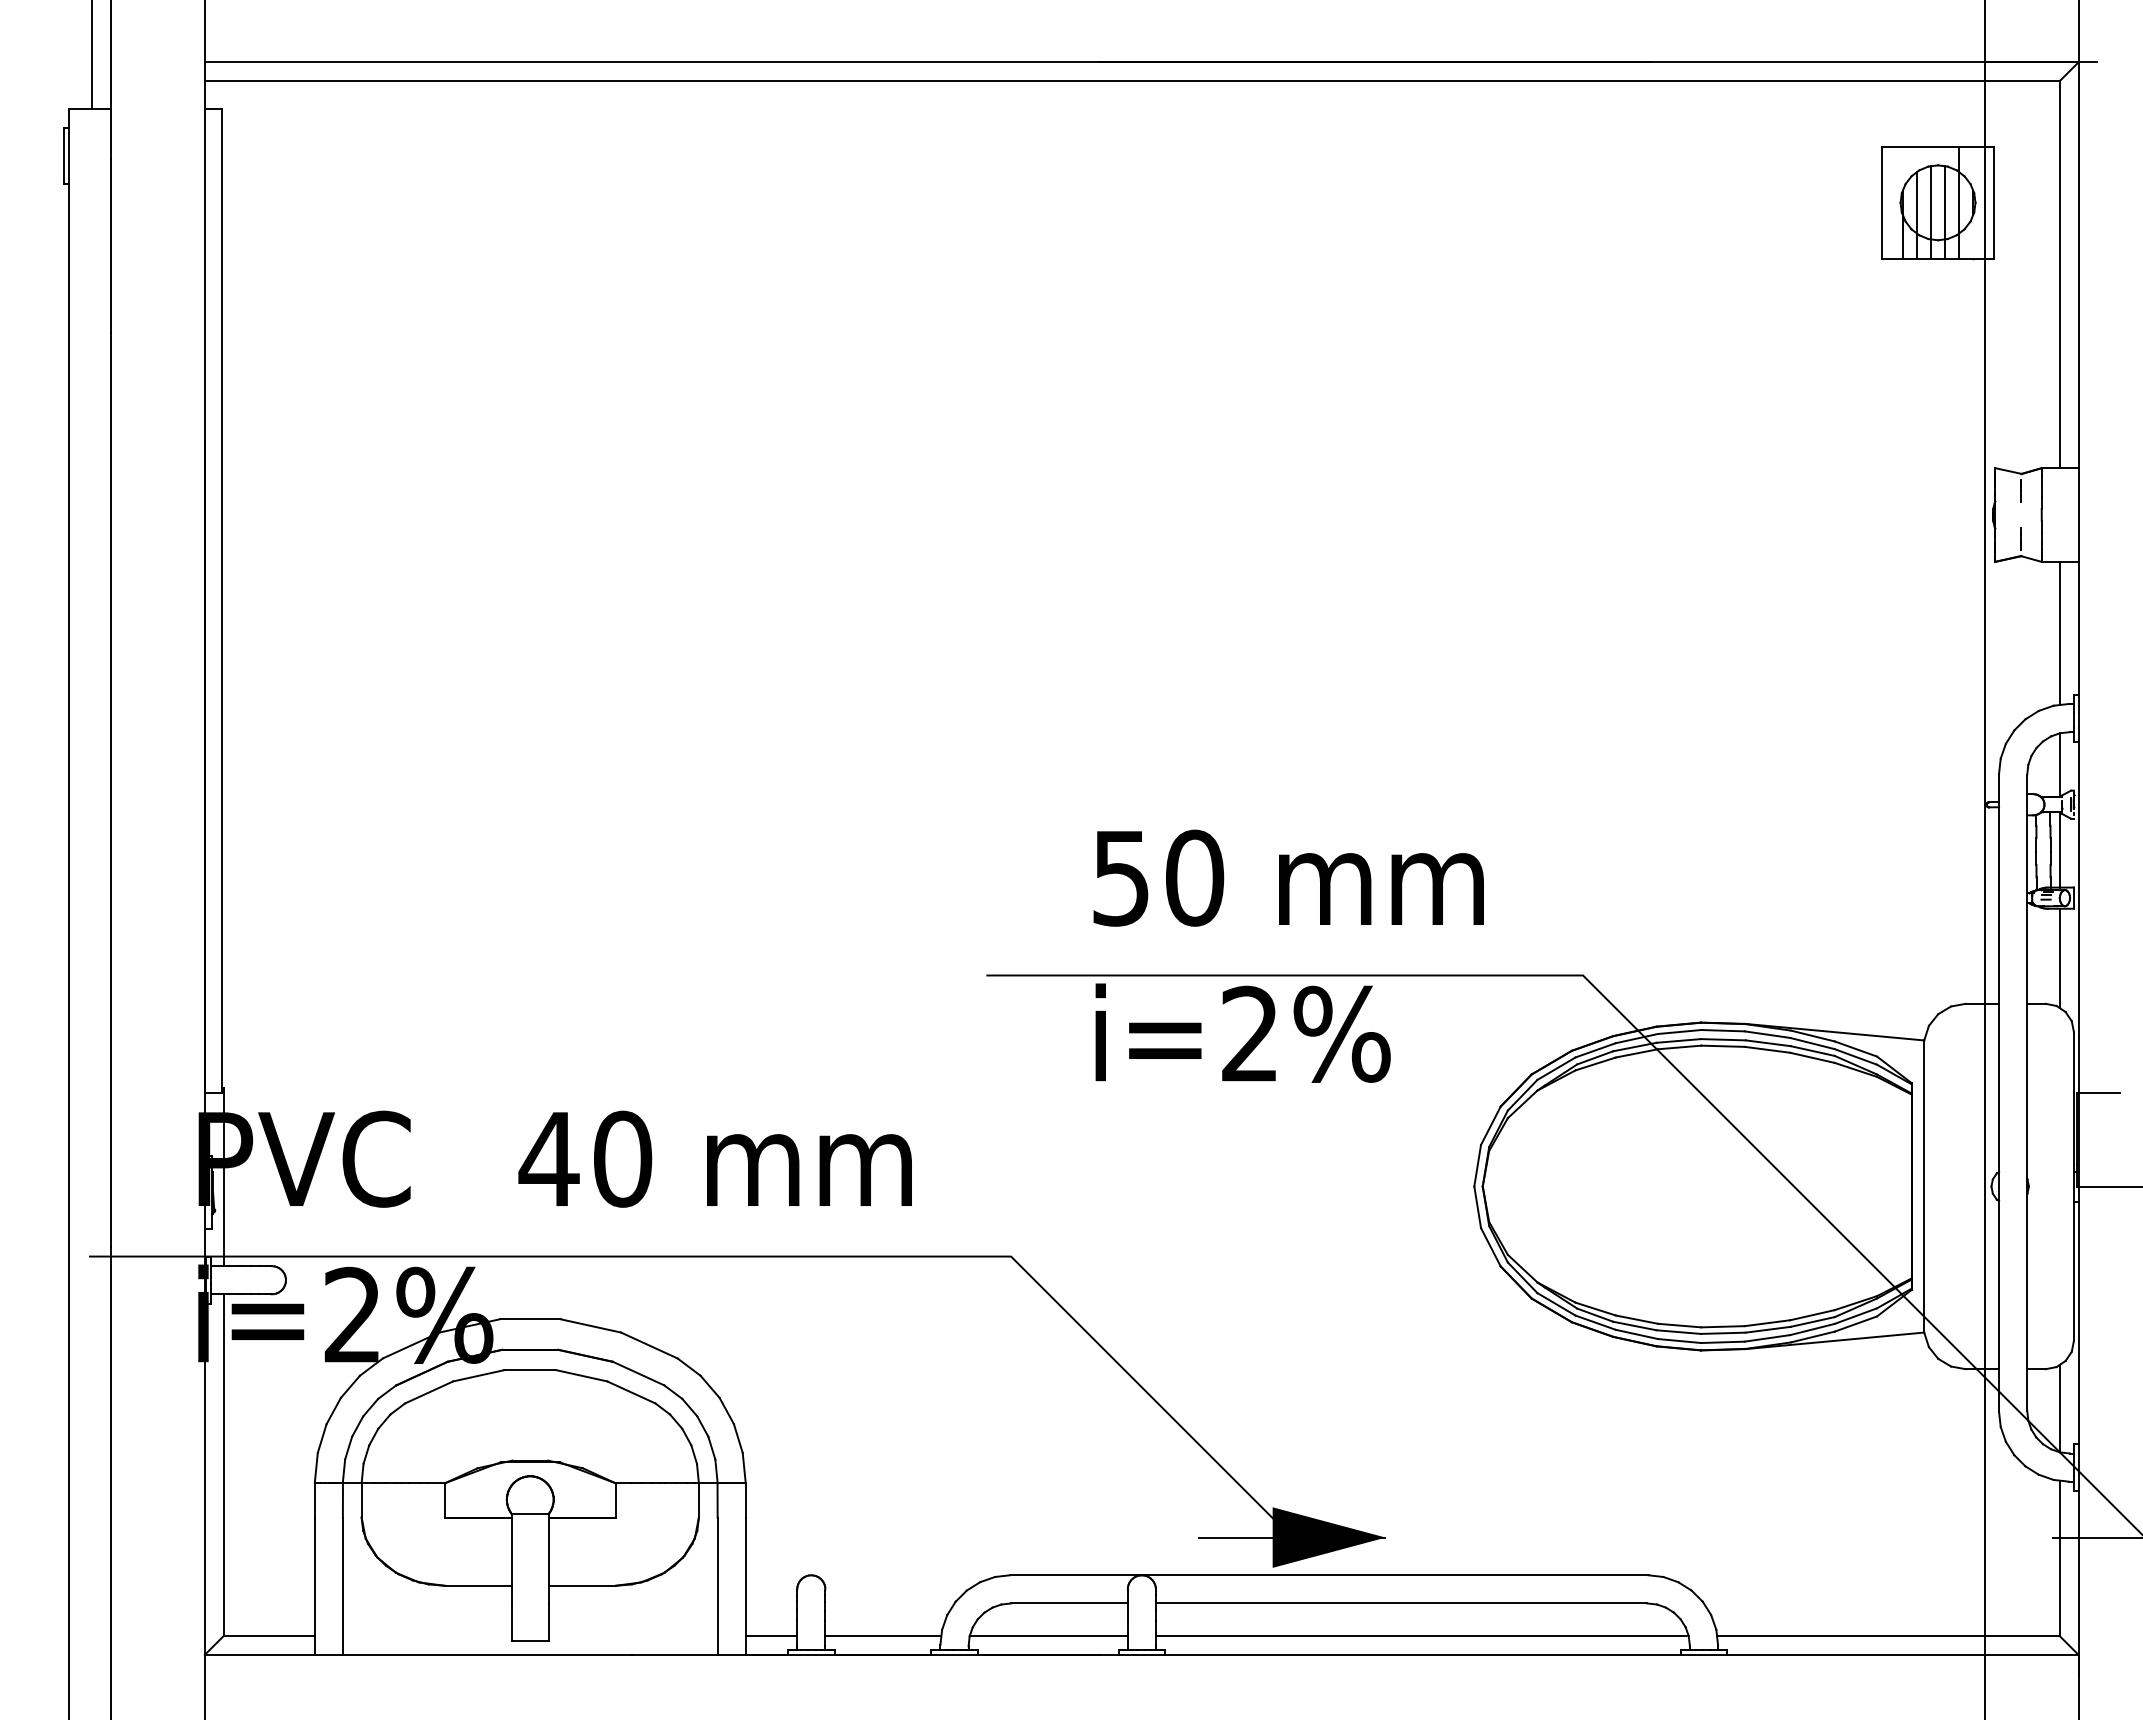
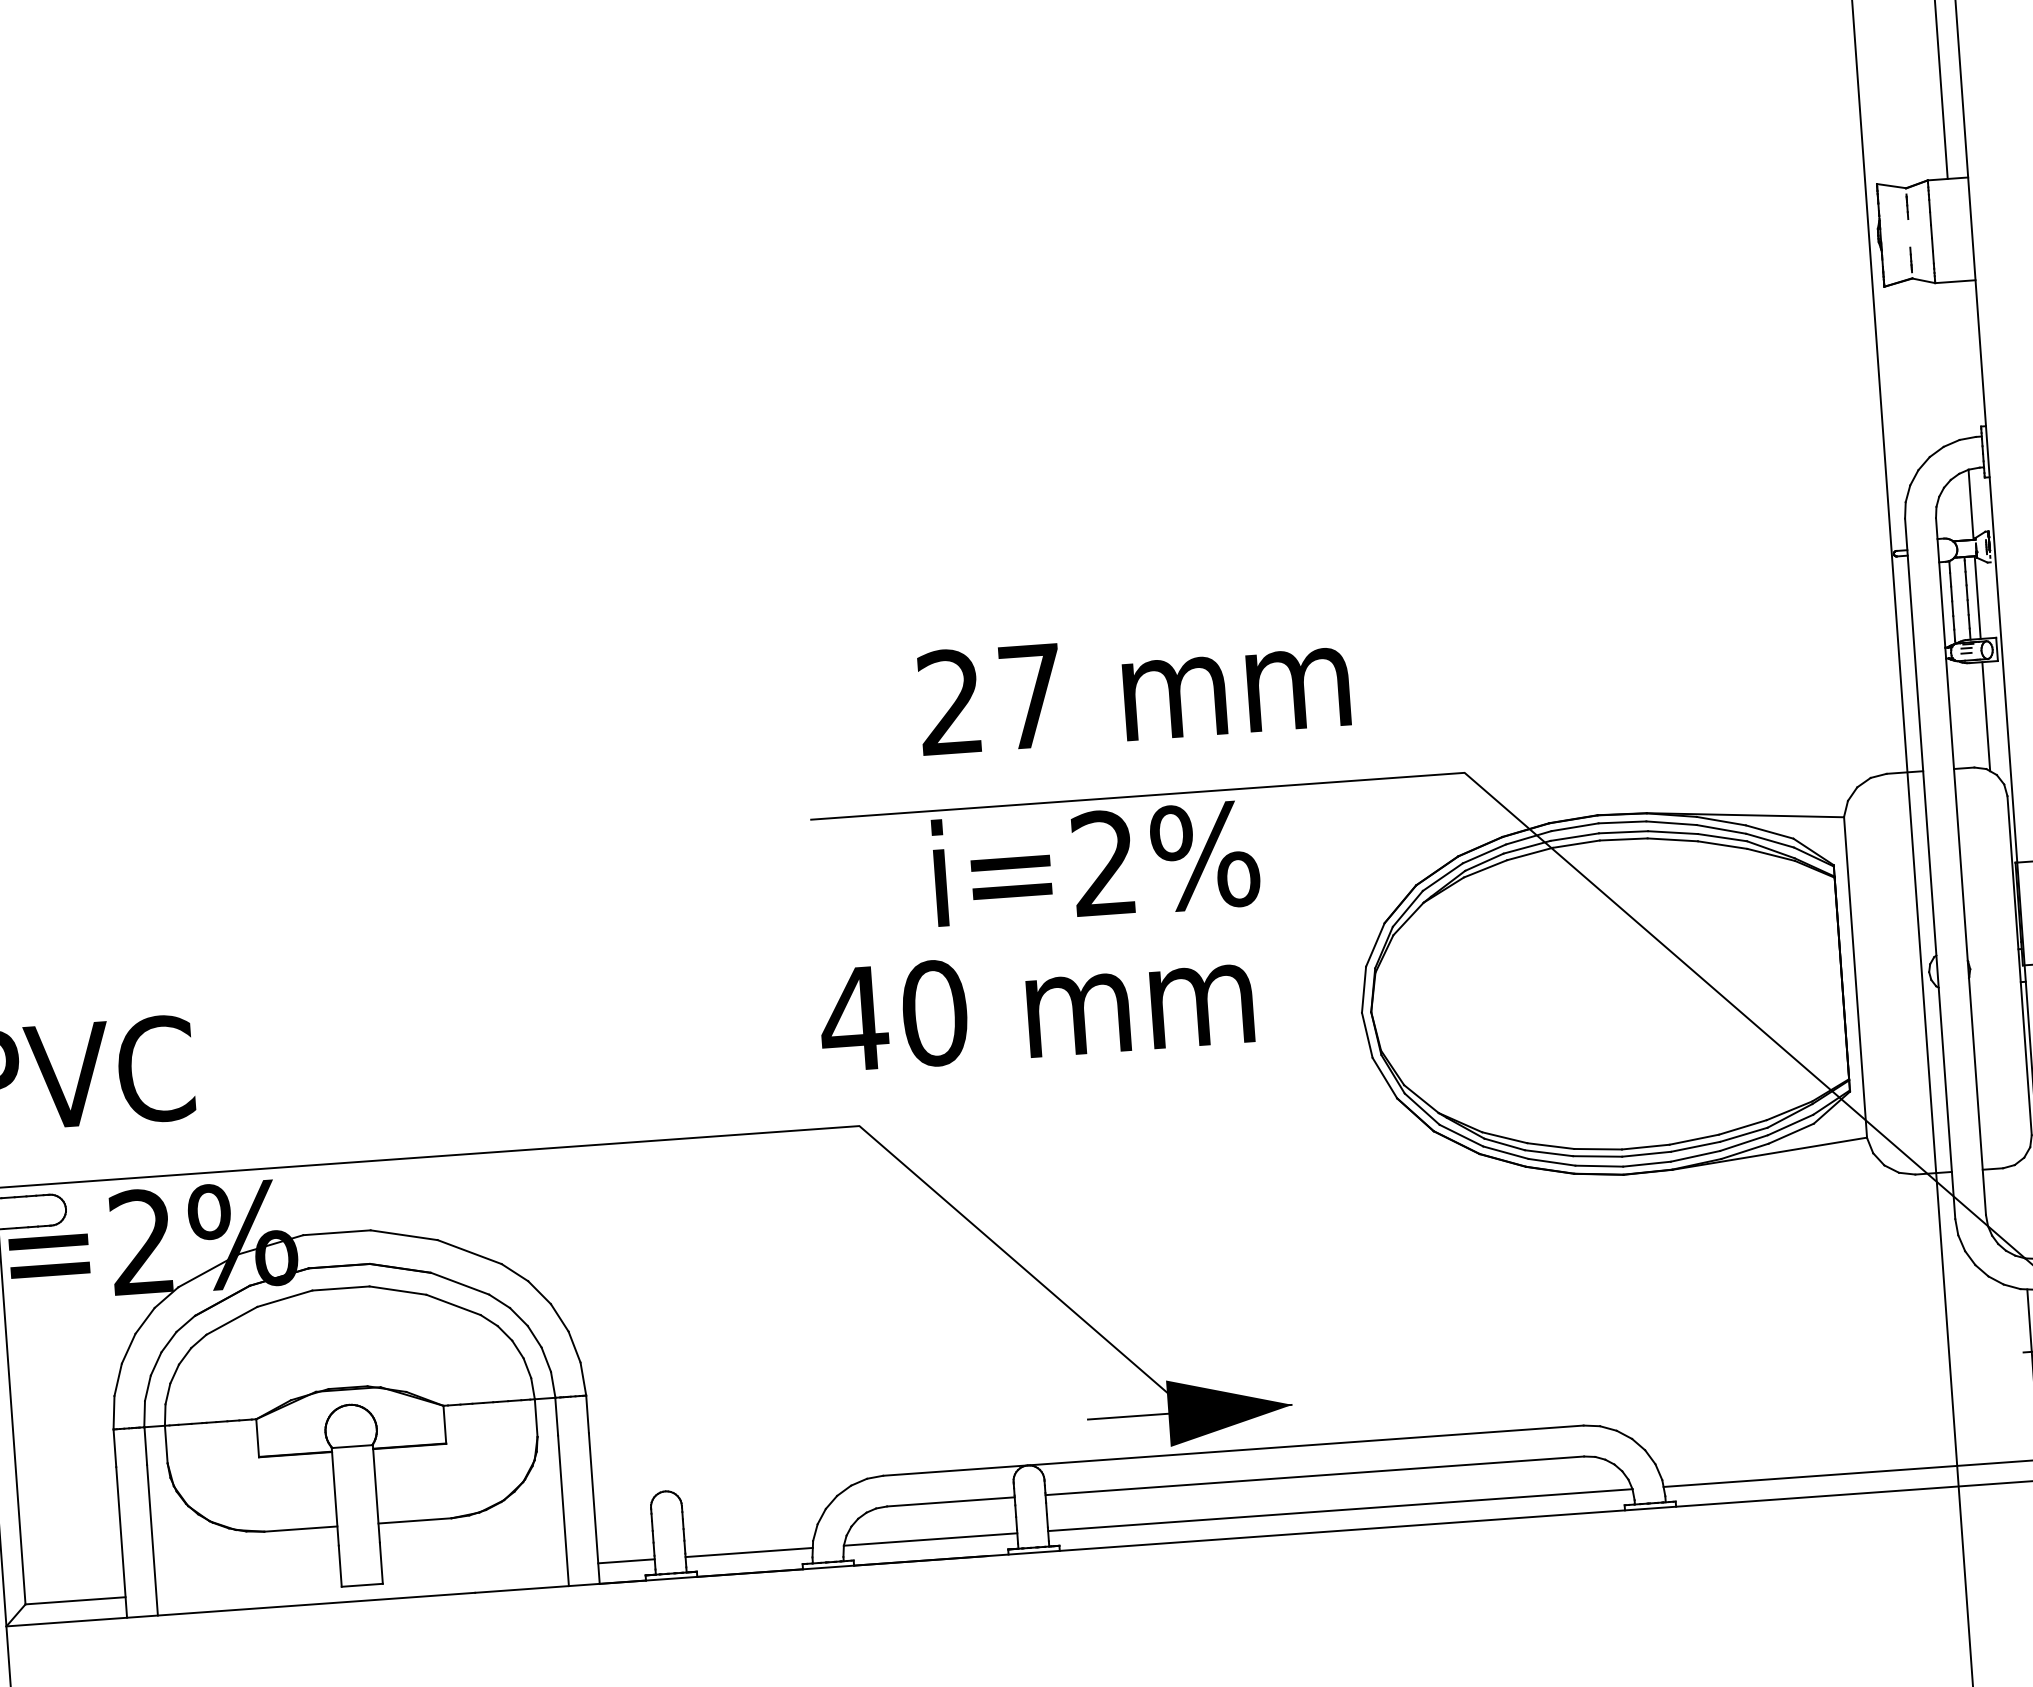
line: (2059, 633) -> (1960, 360), removed
text: (1158, 877) -> (991, 698), 50 -> 27
text: (714, 1158) -> (1035, 1005), moved
line: (2059, 1408) -> (2021, 1210), removed

